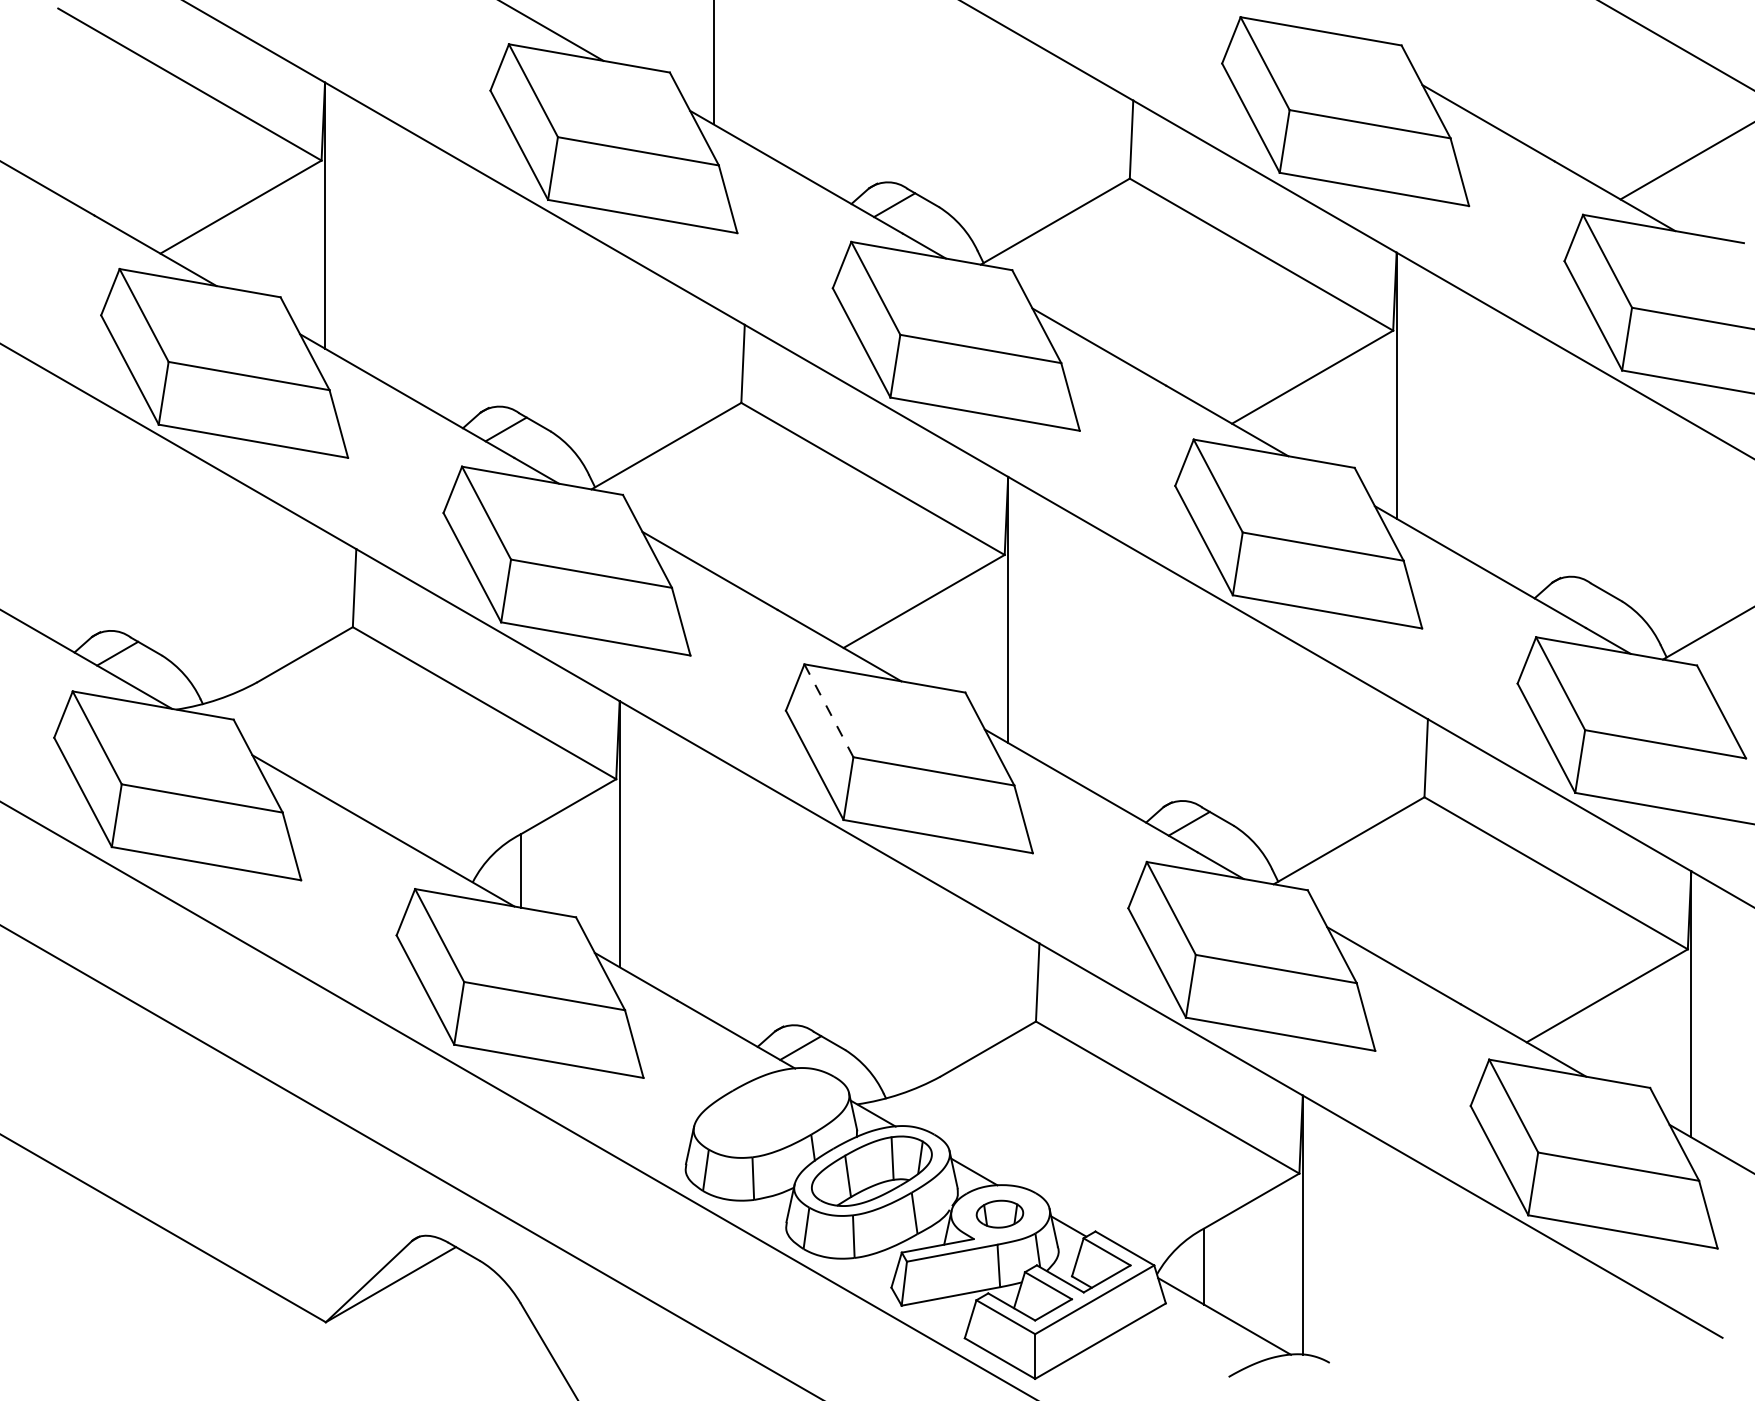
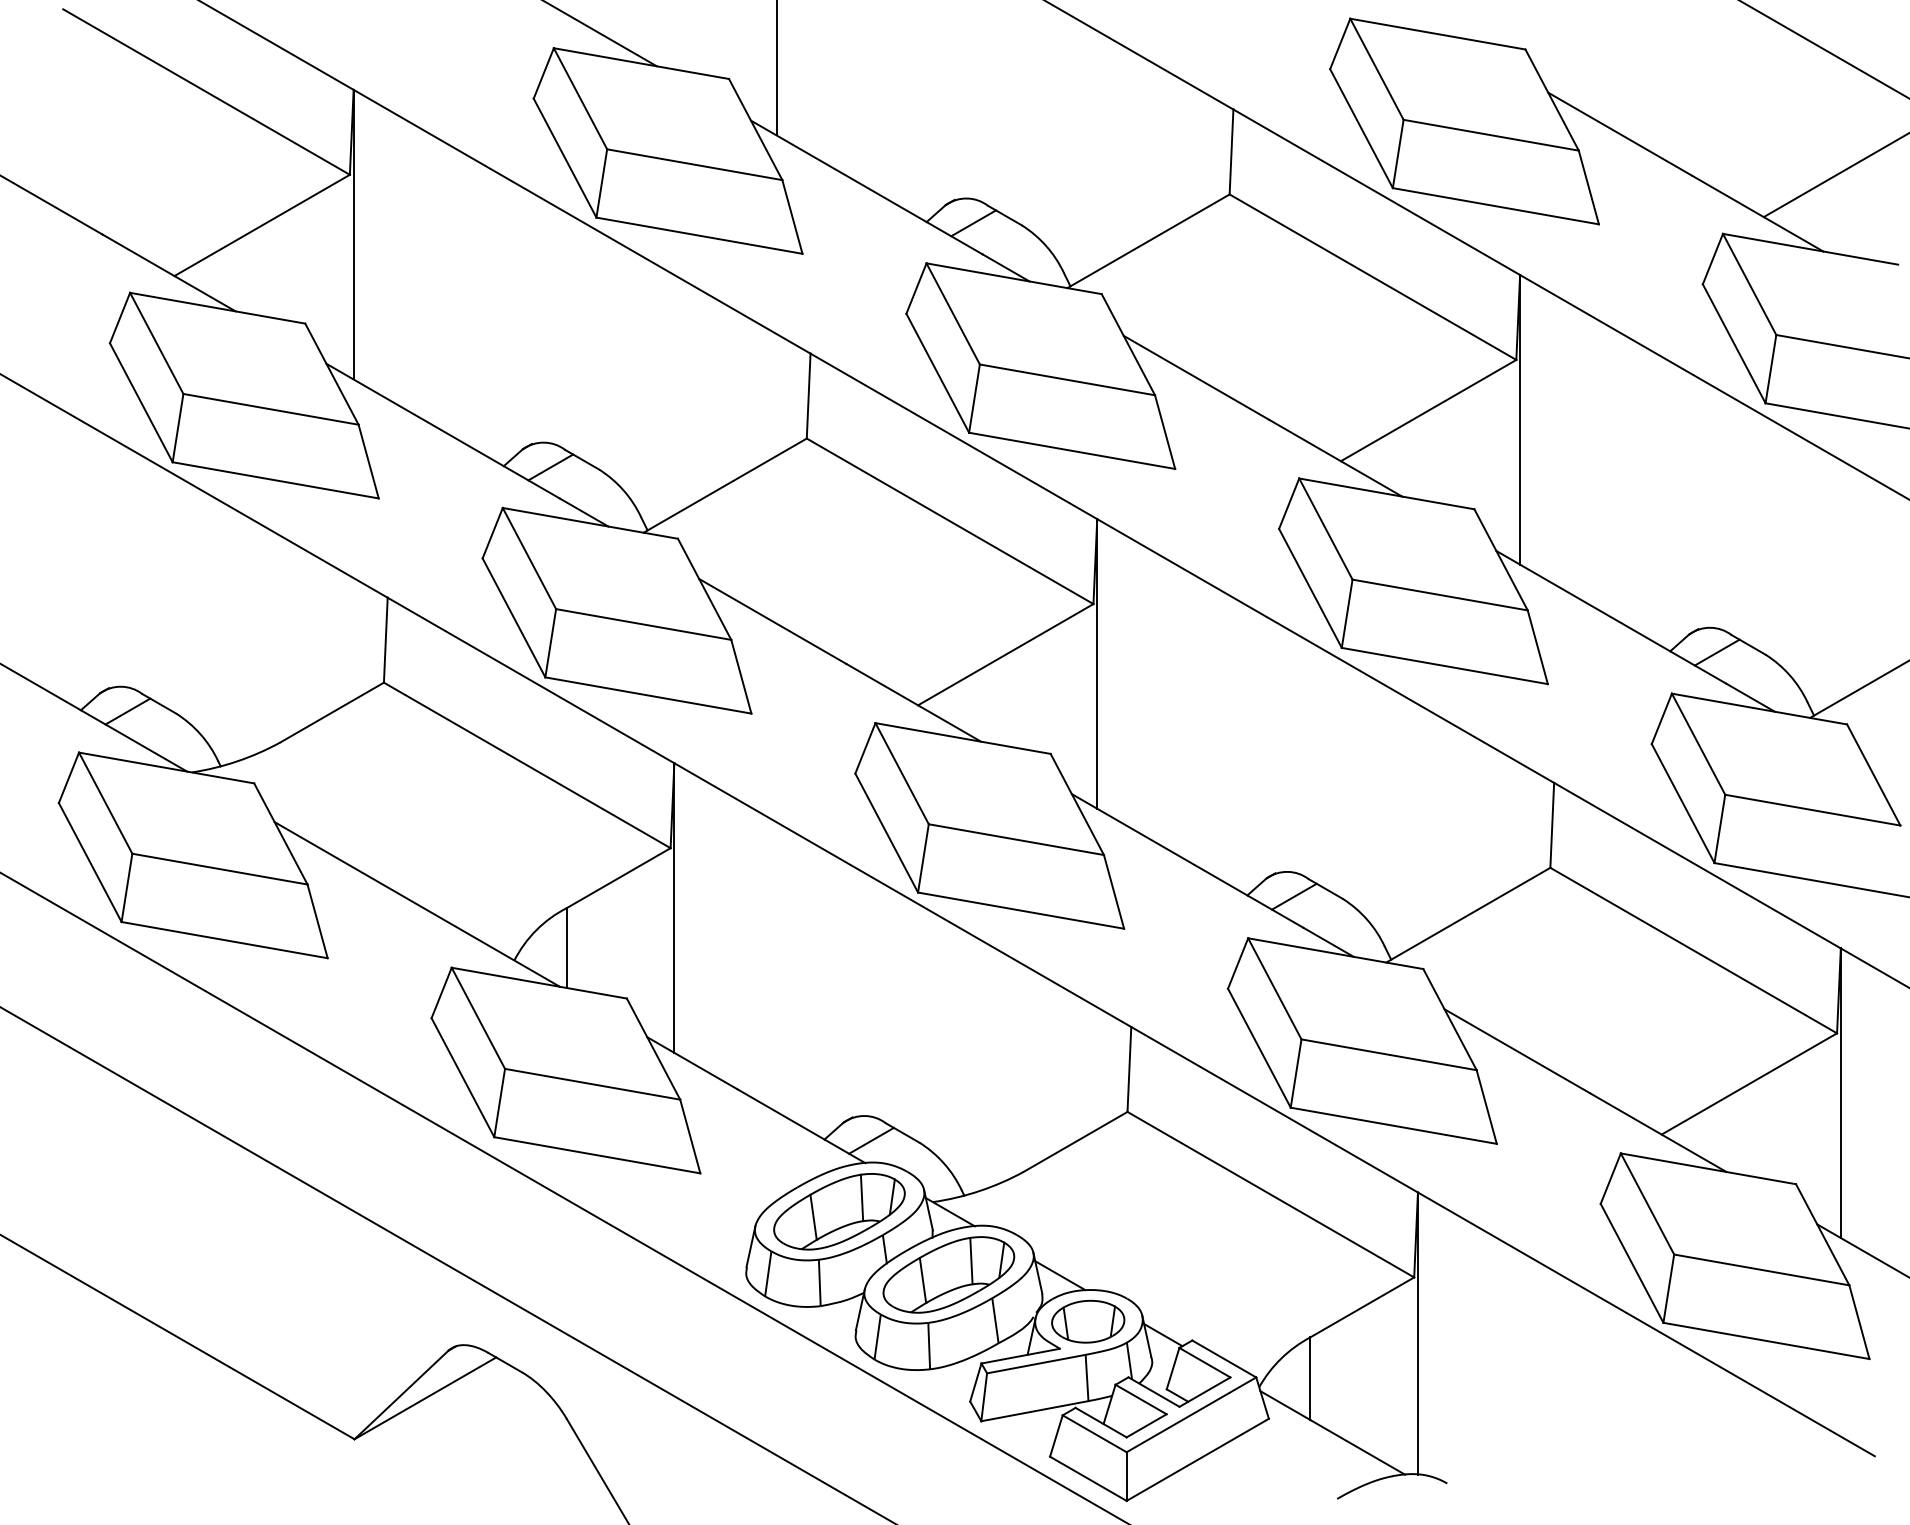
line: (1577, 599) -> (1716, 652), added
line: (829, 711) -> (902, 774), dashed -> solid
part: (771, 1112) -> (839, 1211), added
part: (1000, 1214) -> (1088, 1321), size x1.43

